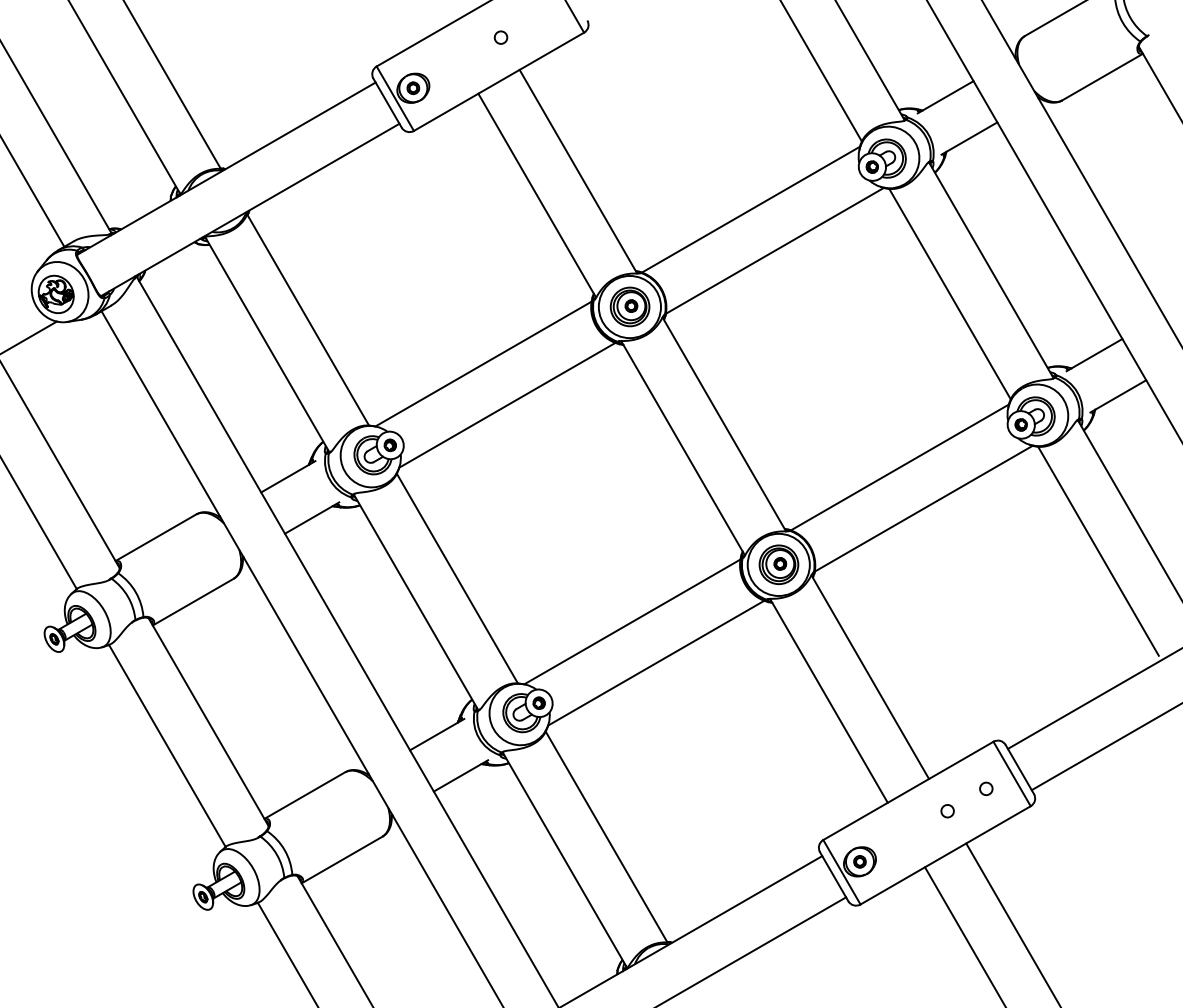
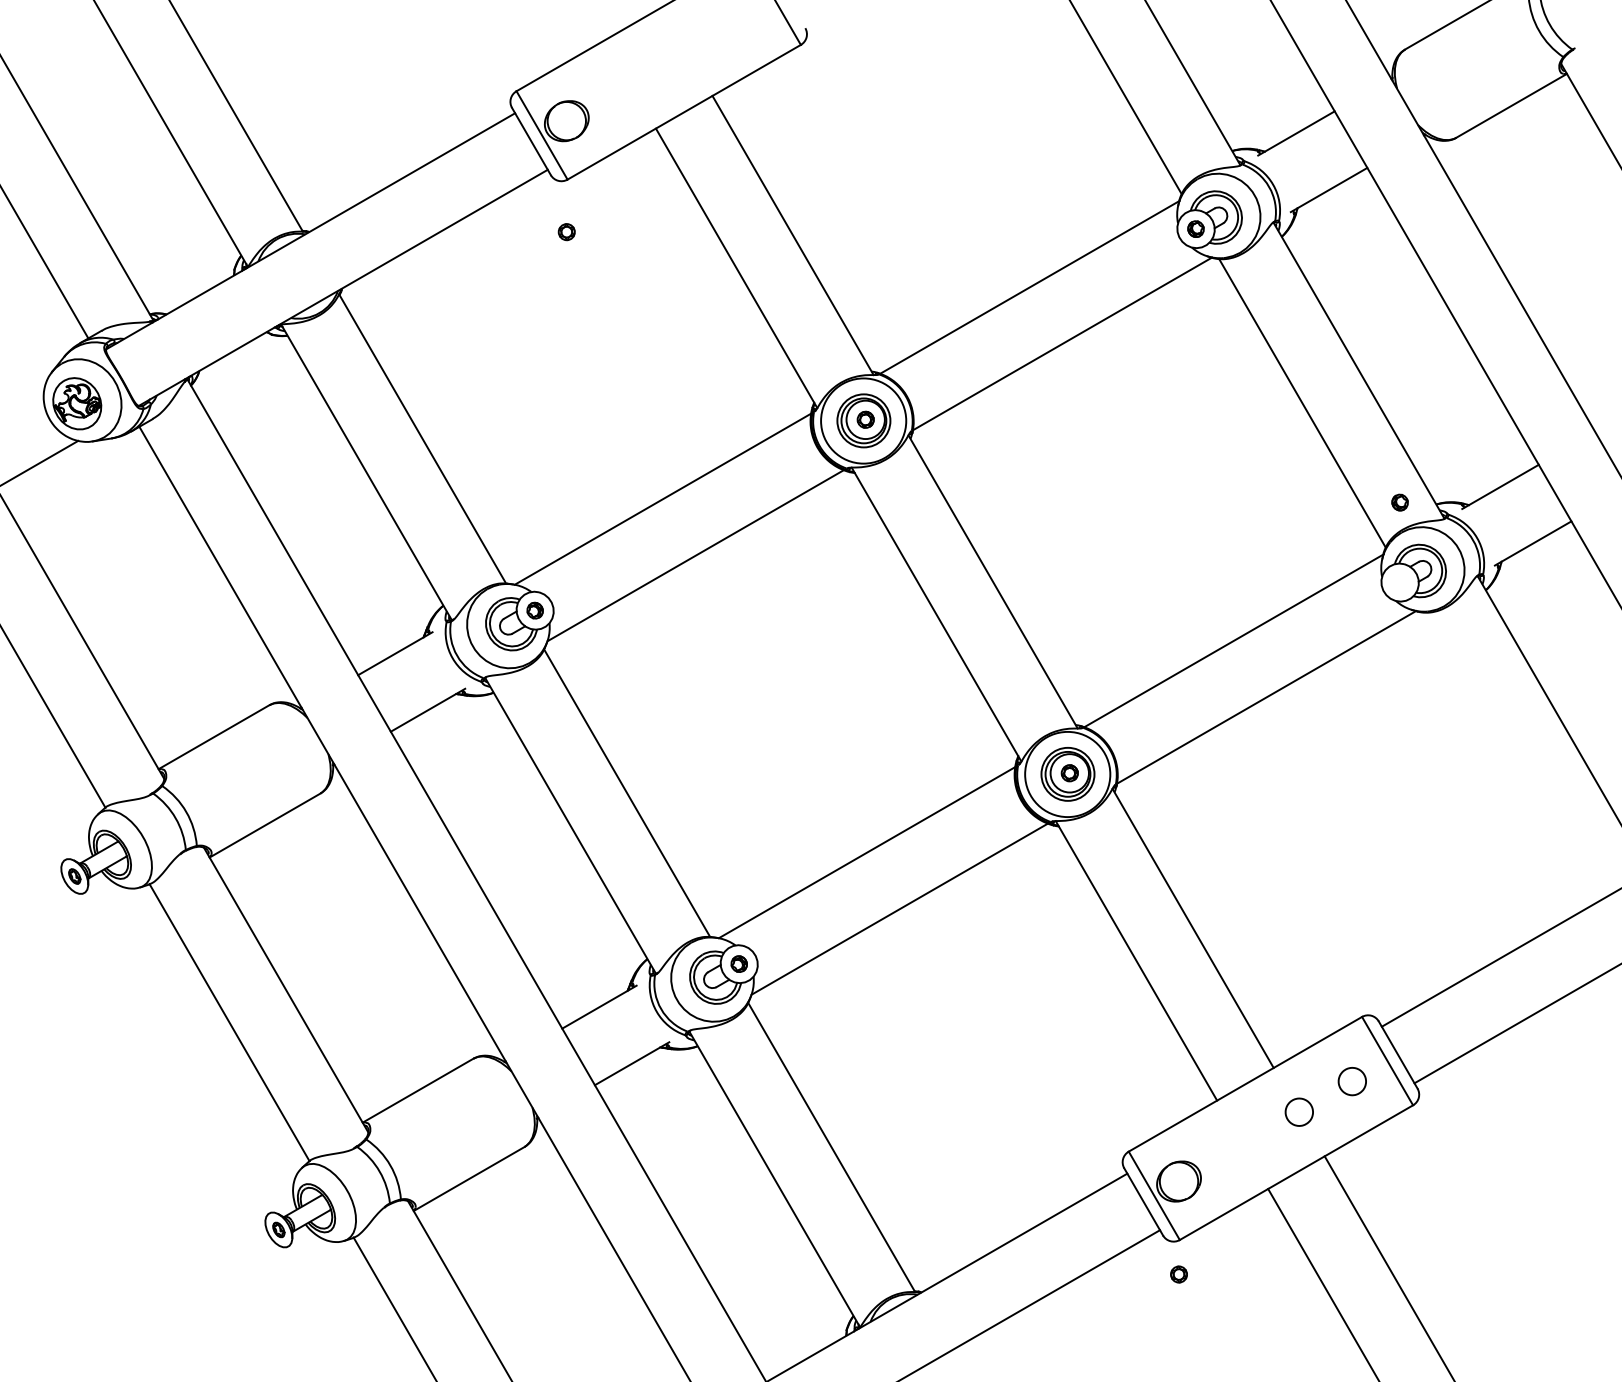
part: (500, 37) -> (686, 51), removed
part: (413, 88) -> (566, 232), moved
part: (1020, 424) -> (1399, 502), moved
line: (1098, 551) -> (1505, 755), removed
part: (985, 788) -> (1351, 1081), size x1.6
part: (947, 810) -> (1298, 1111), size x1.6
part: (859, 861) -> (1178, 1274), moved

